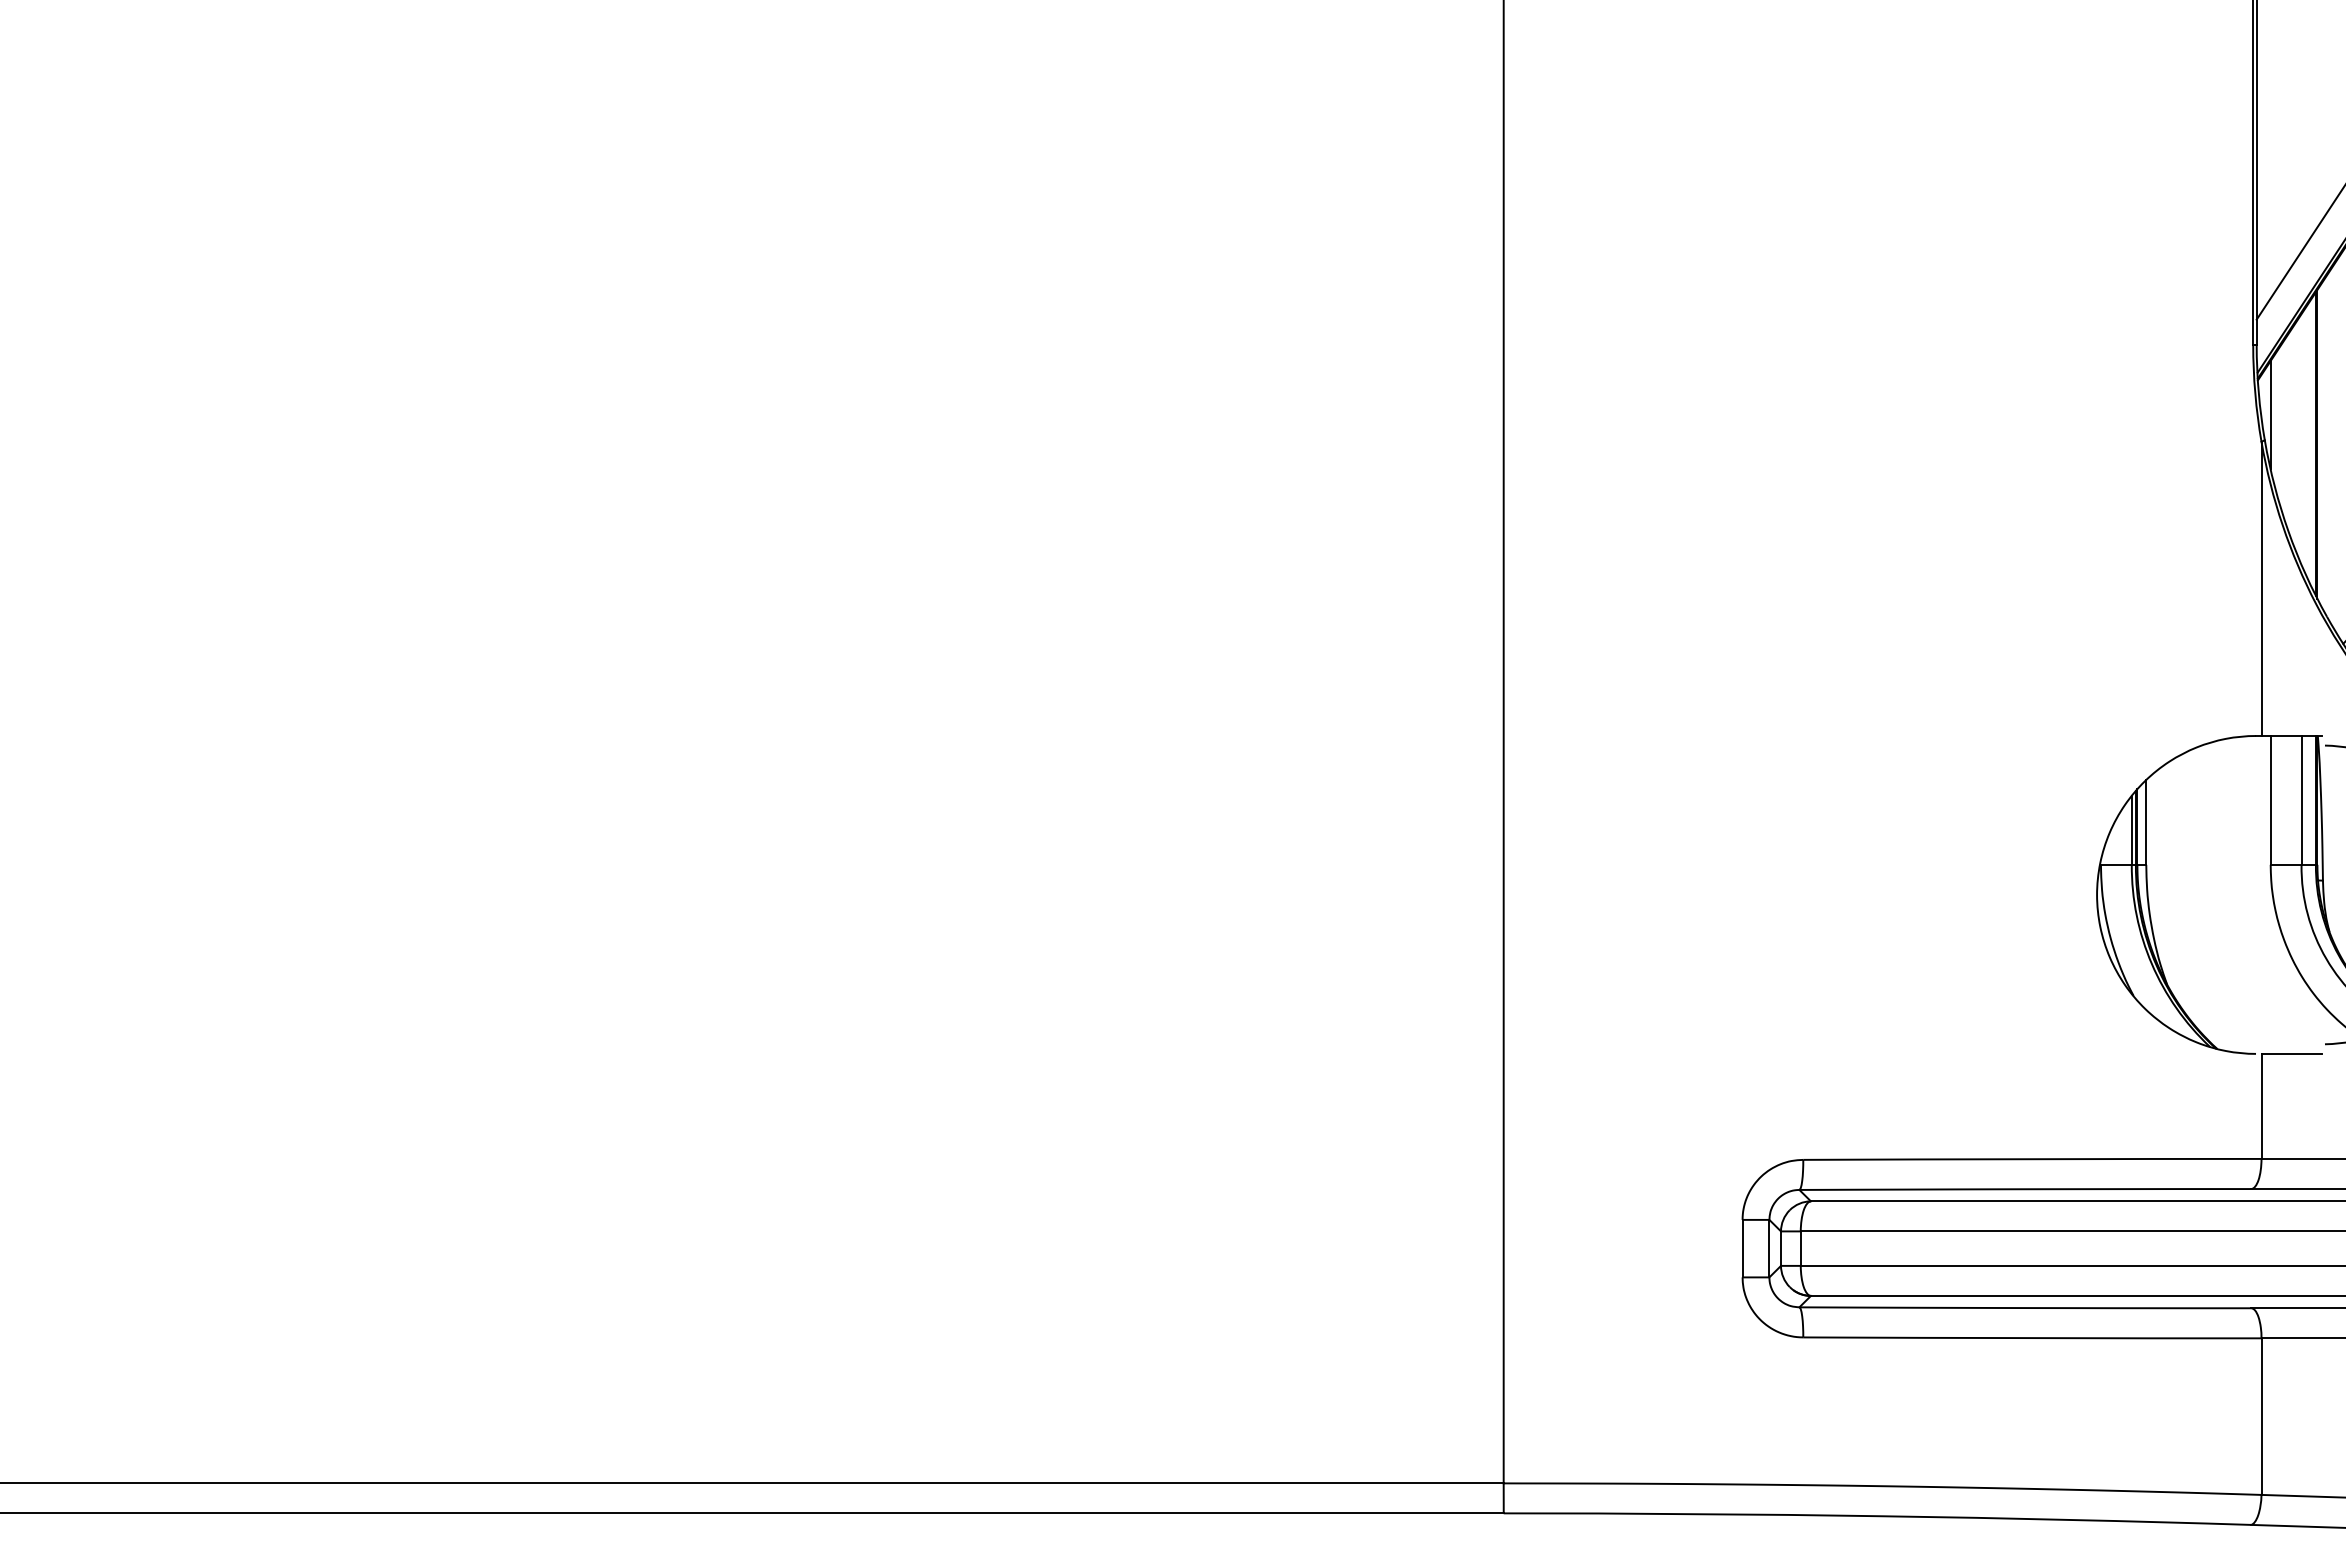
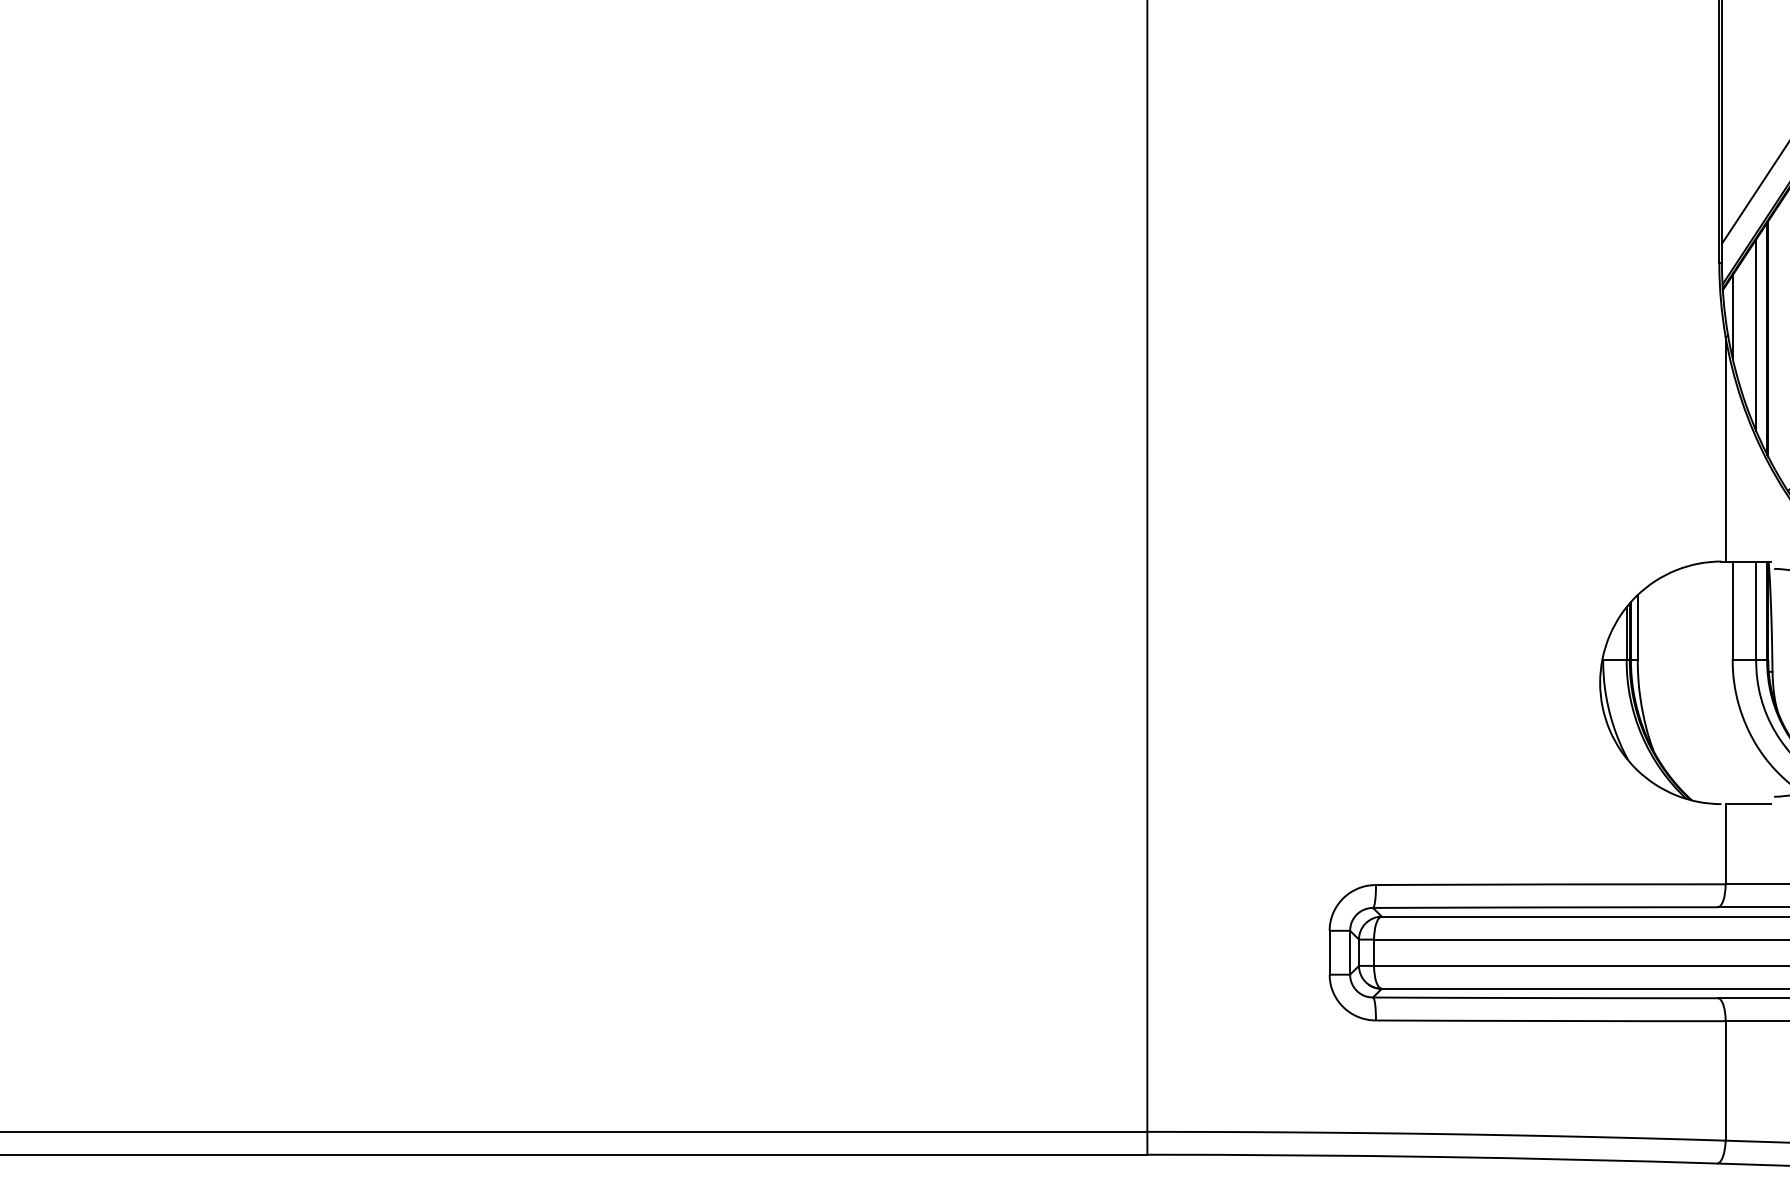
line: (2301, 439) -> (1756, 335), added

